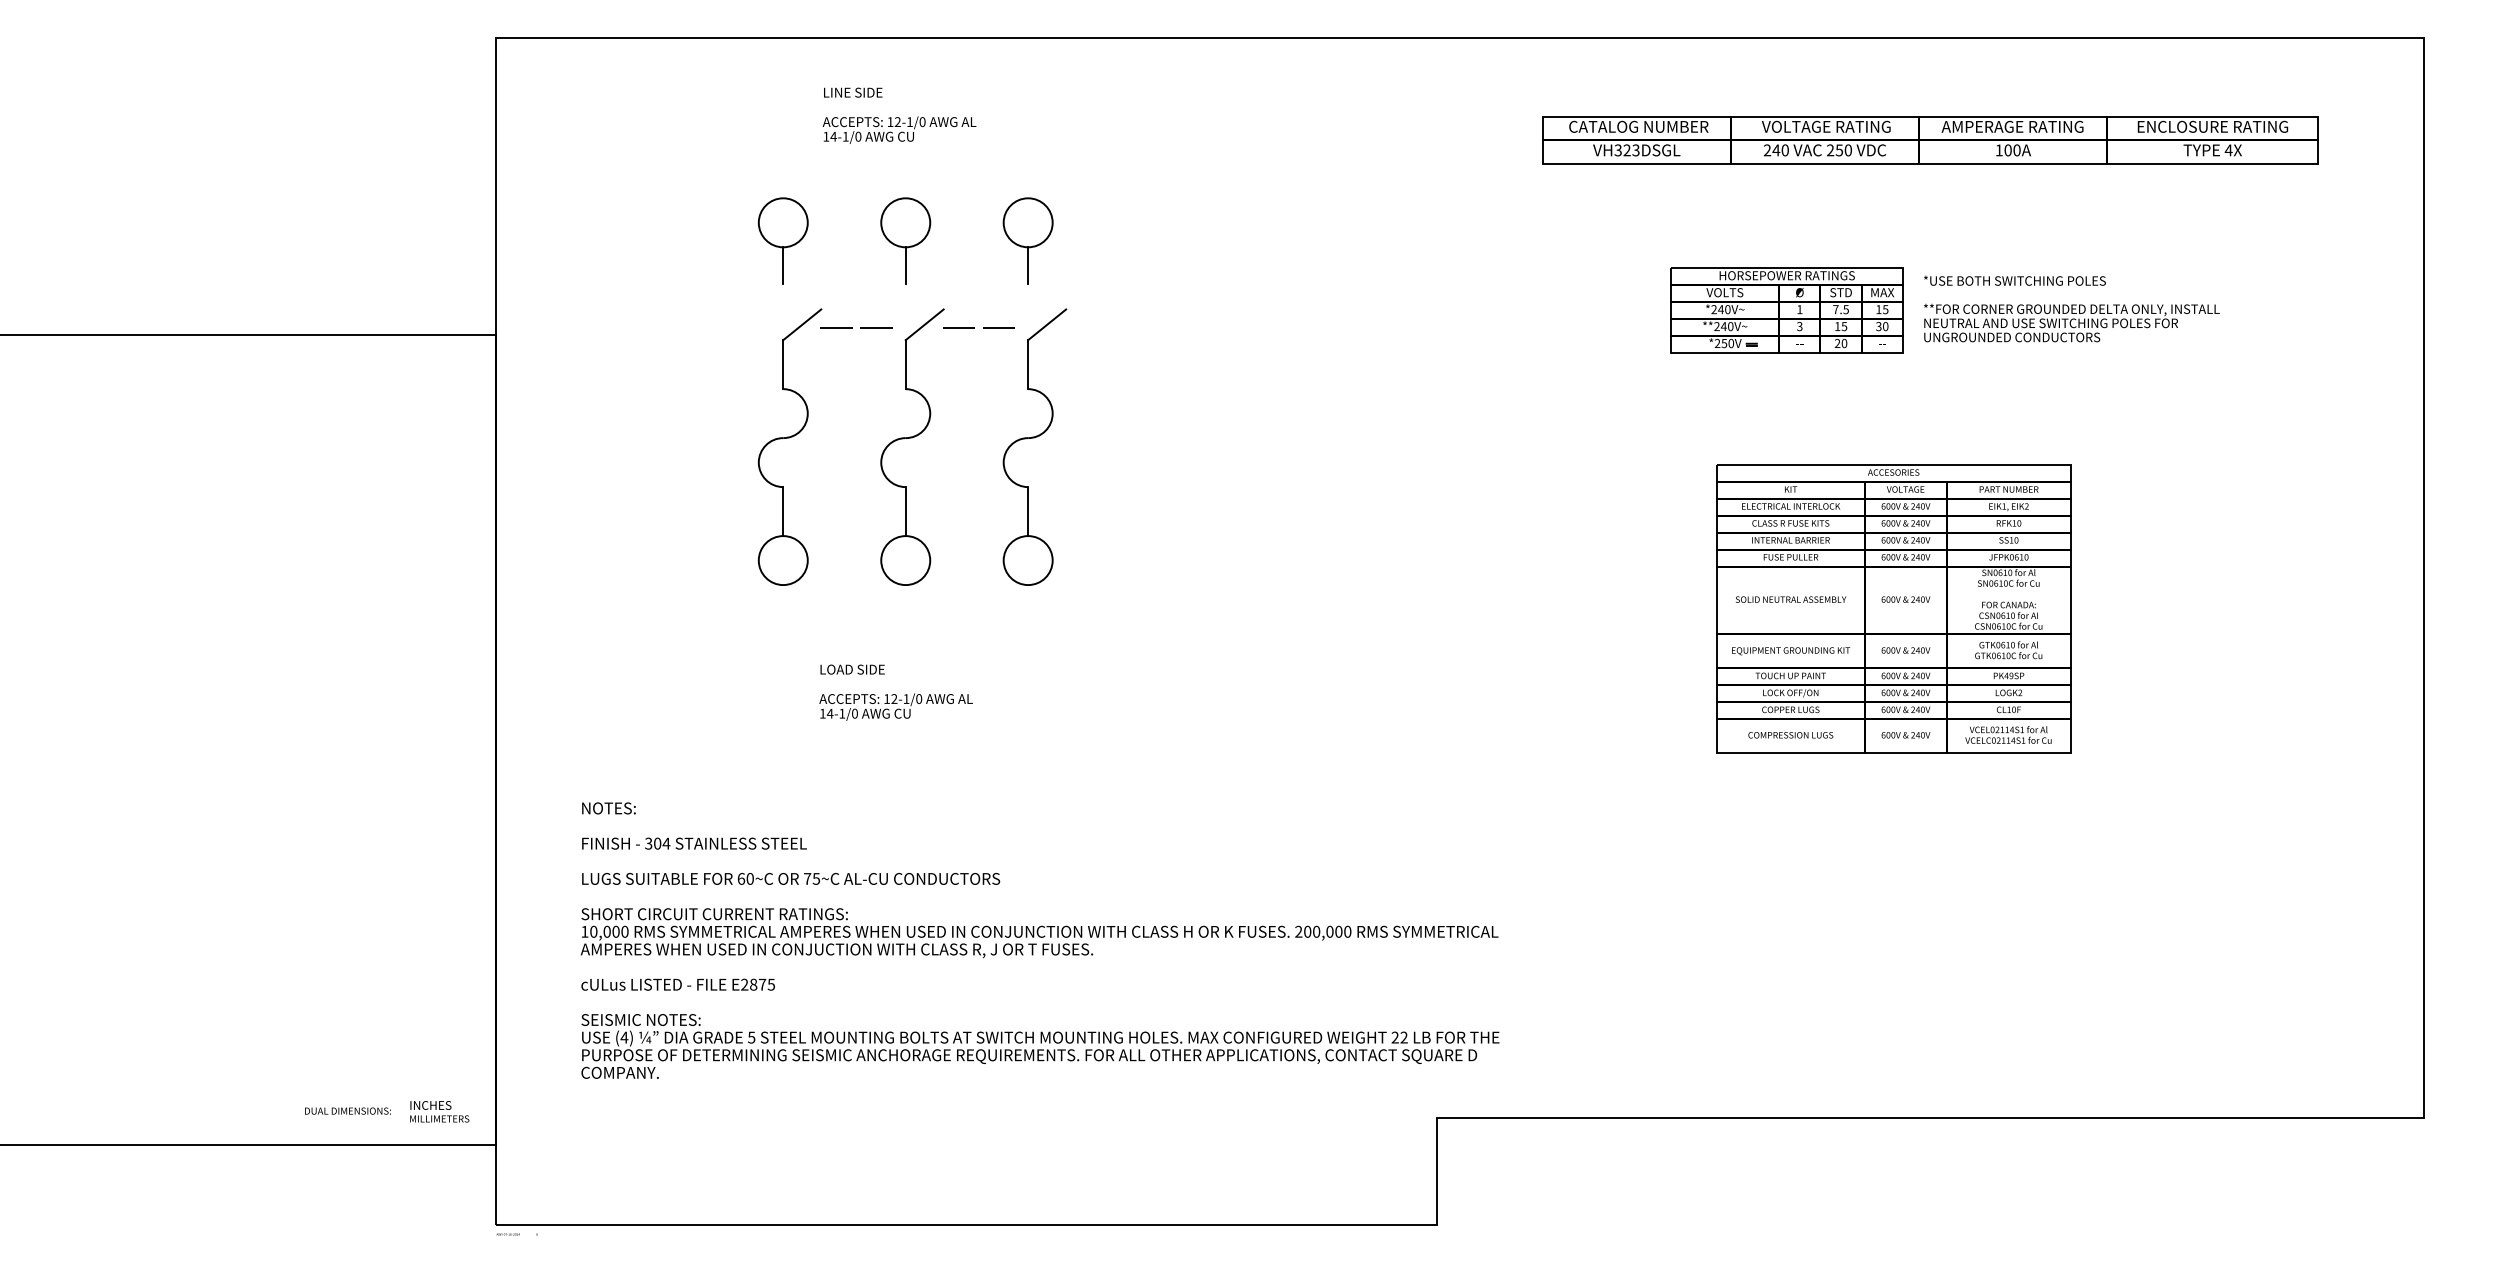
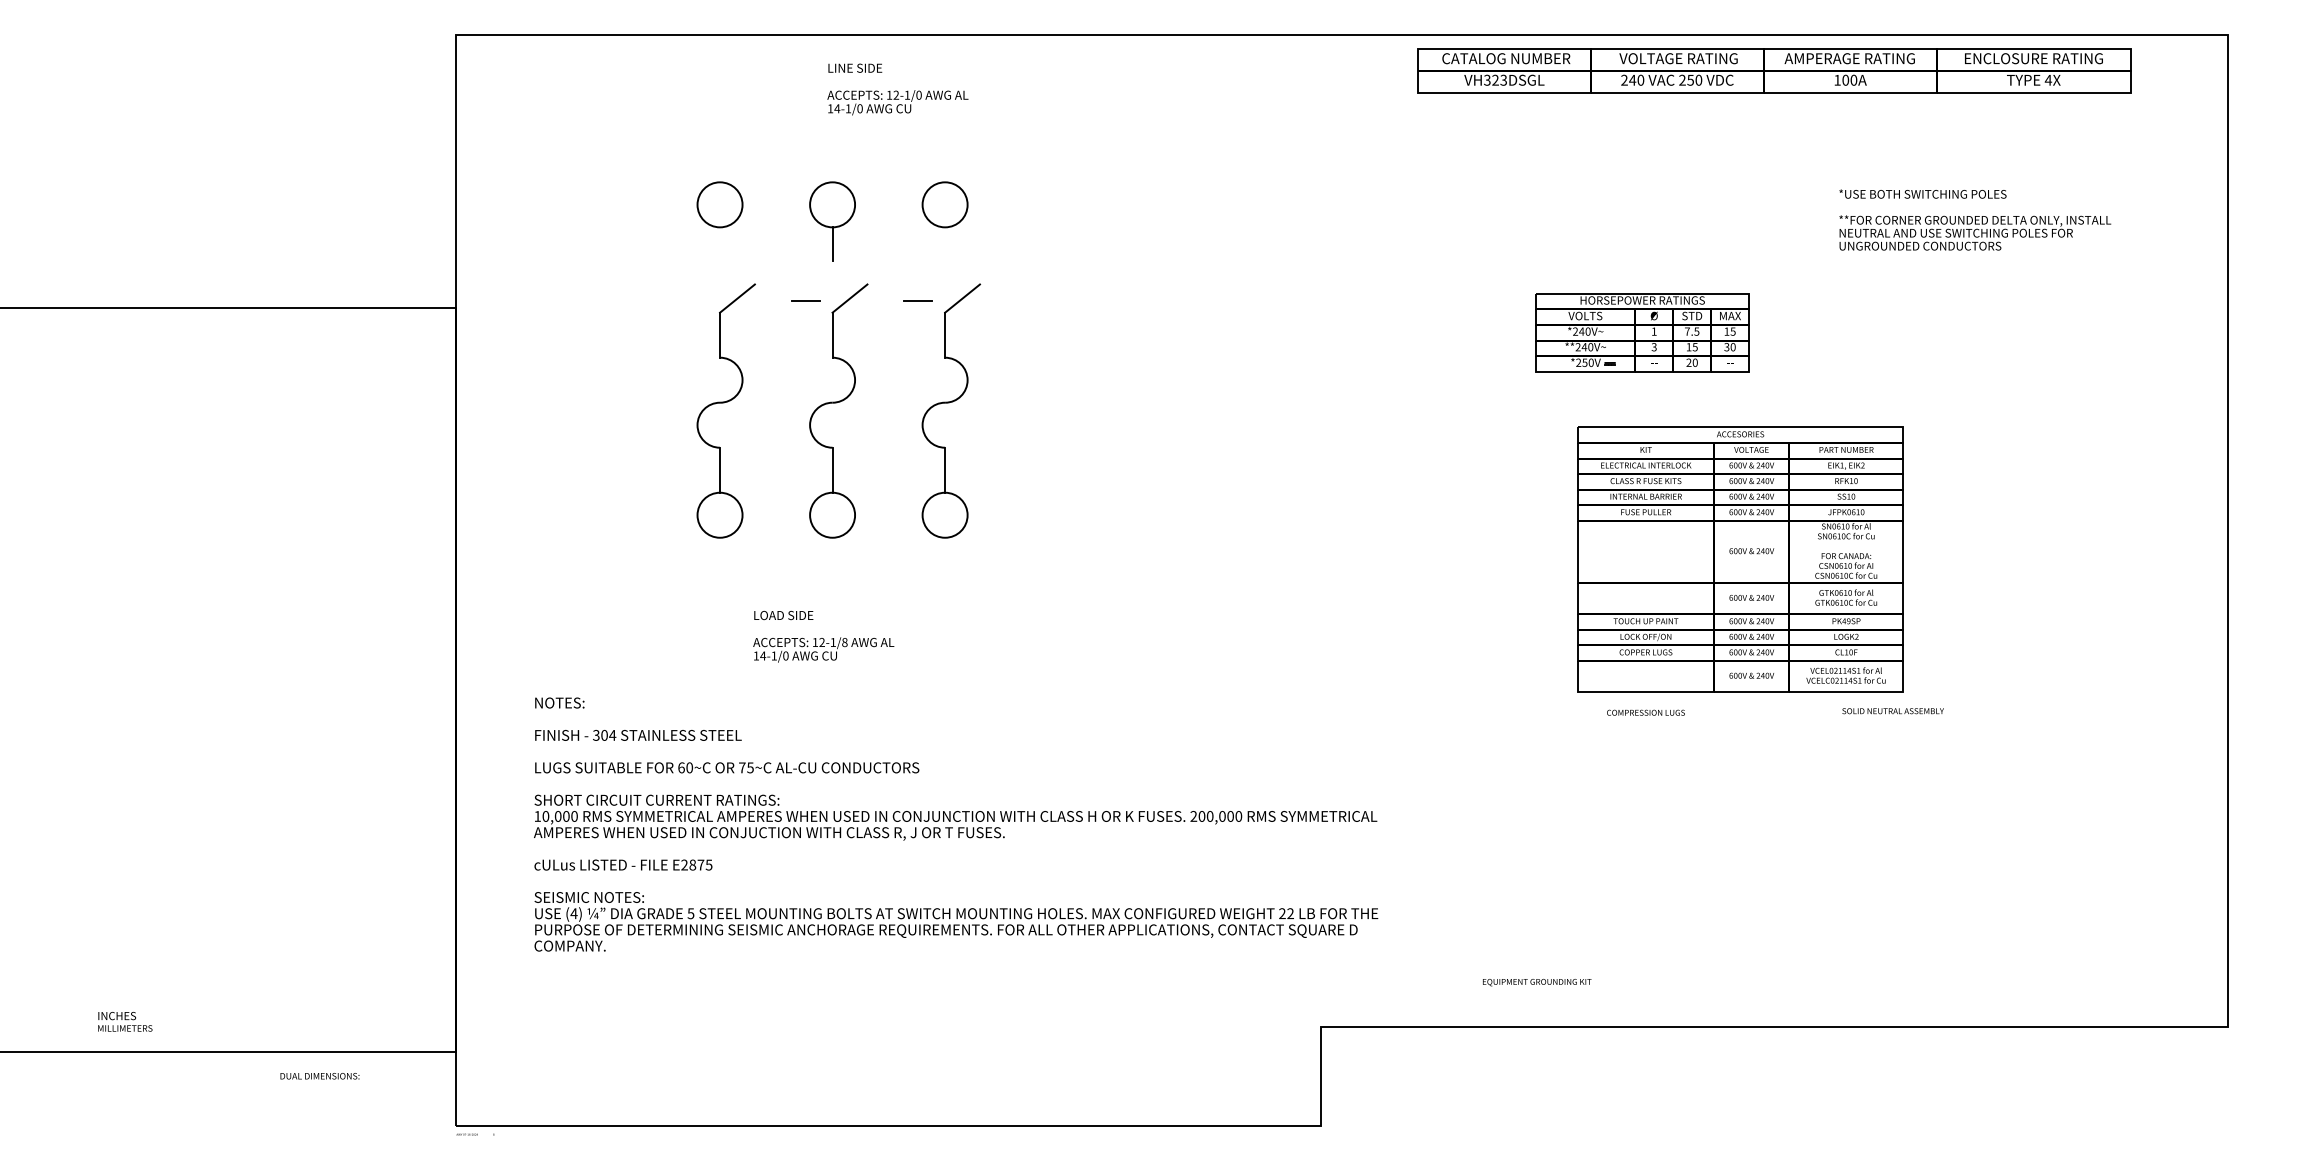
text: (899, 115) -> (897, 89), moved
part: (1930, 139) -> (1774, 70), moved
line: (783, 265) -> (720, 244), removed
line: (1028, 265) -> (945, 244), removed
text: (2072, 308) -> (1975, 219), moved
part: (1787, 310) -> (1642, 332), moved
line: (836, 327) -> (768, 301), removed
line: (958, 327) -> (881, 301), removed
text: (1790, 600) -> (1892, 711), moved
text: (1791, 651) -> (1537, 982), moved
text: (918, 699) -> (844, 642), 12-1/0 -> 12-1/8
text: (1790, 734) -> (1645, 712), moved
text: (1040, 940) -> (956, 824), moved
text: (347, 1111) -> (319, 1076), moved
text: (439, 1111) -> (125, 1021), moved

